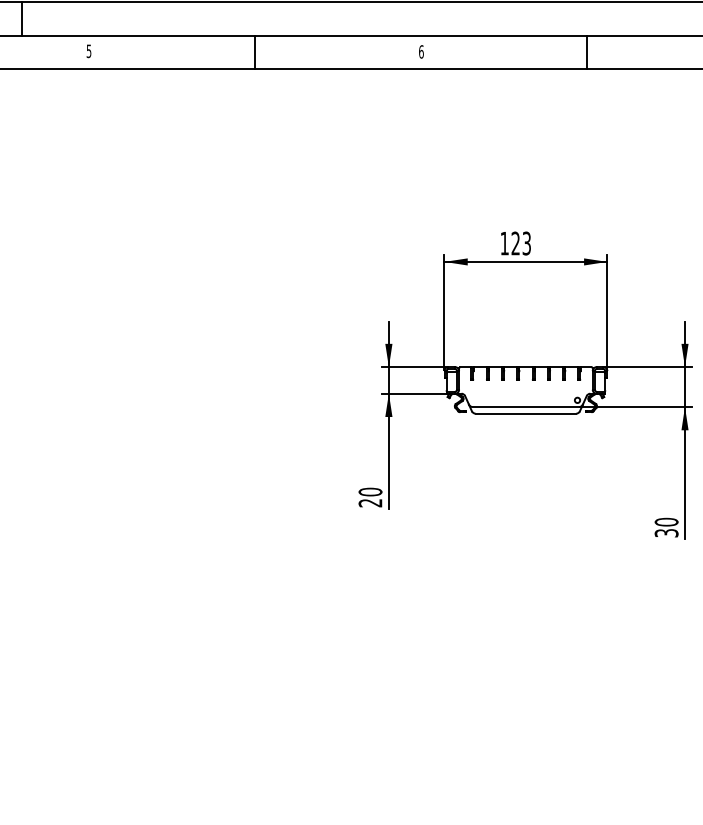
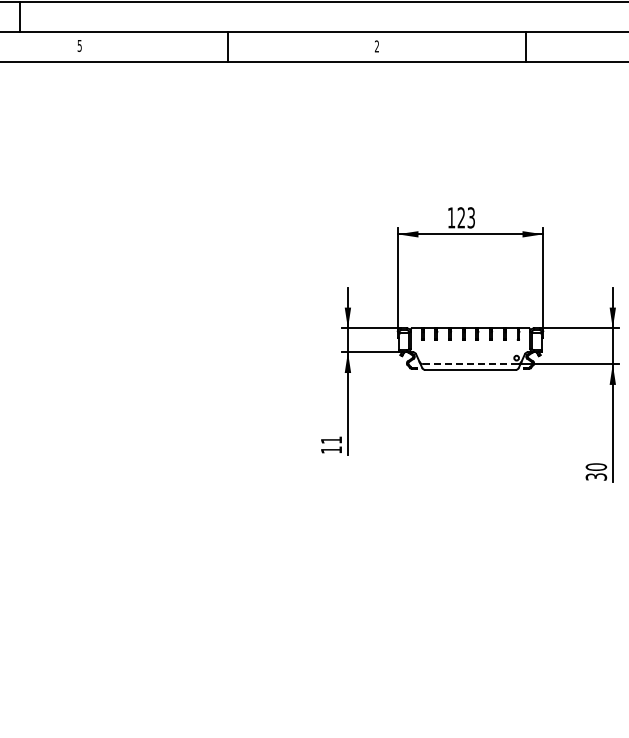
text: (420, 51) -> (376, 46), 6 -> 2
line: (525, 407) -> (470, 364), solid -> dashed
text: (370, 496) -> (331, 444), 20 -> 11

